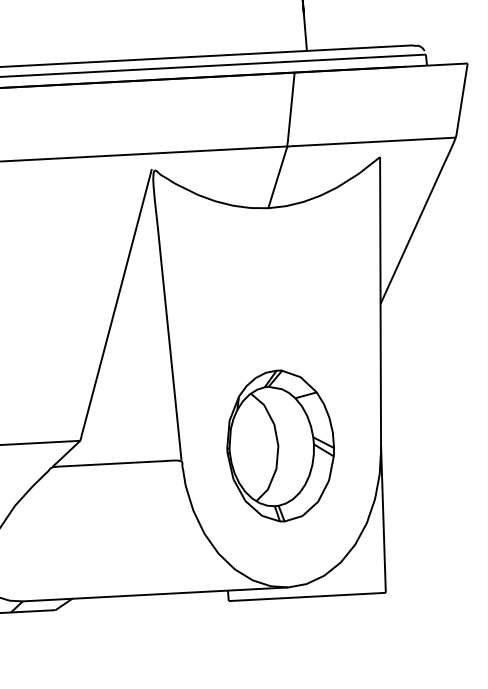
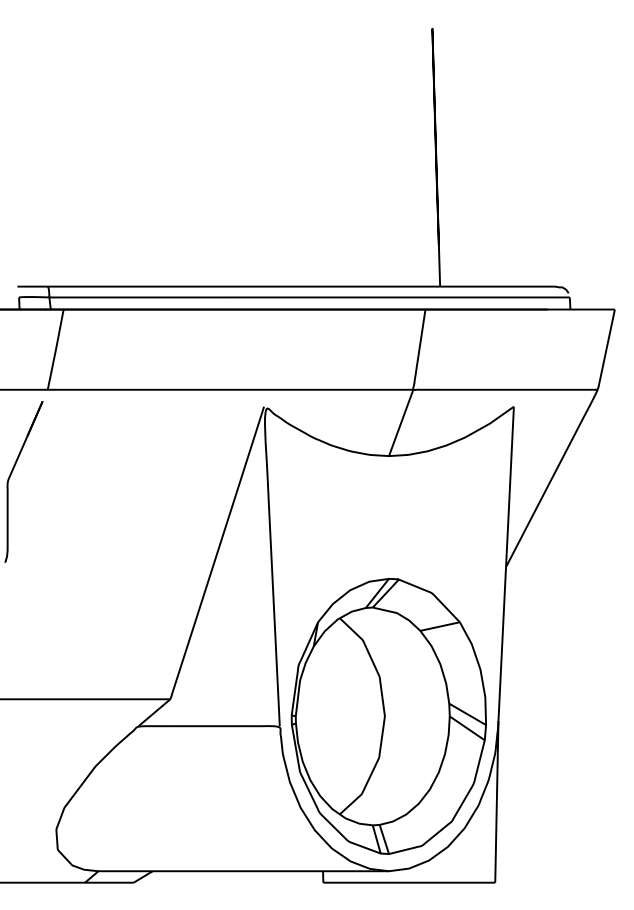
part: (280, 446) -> (388, 716), size x1.67

